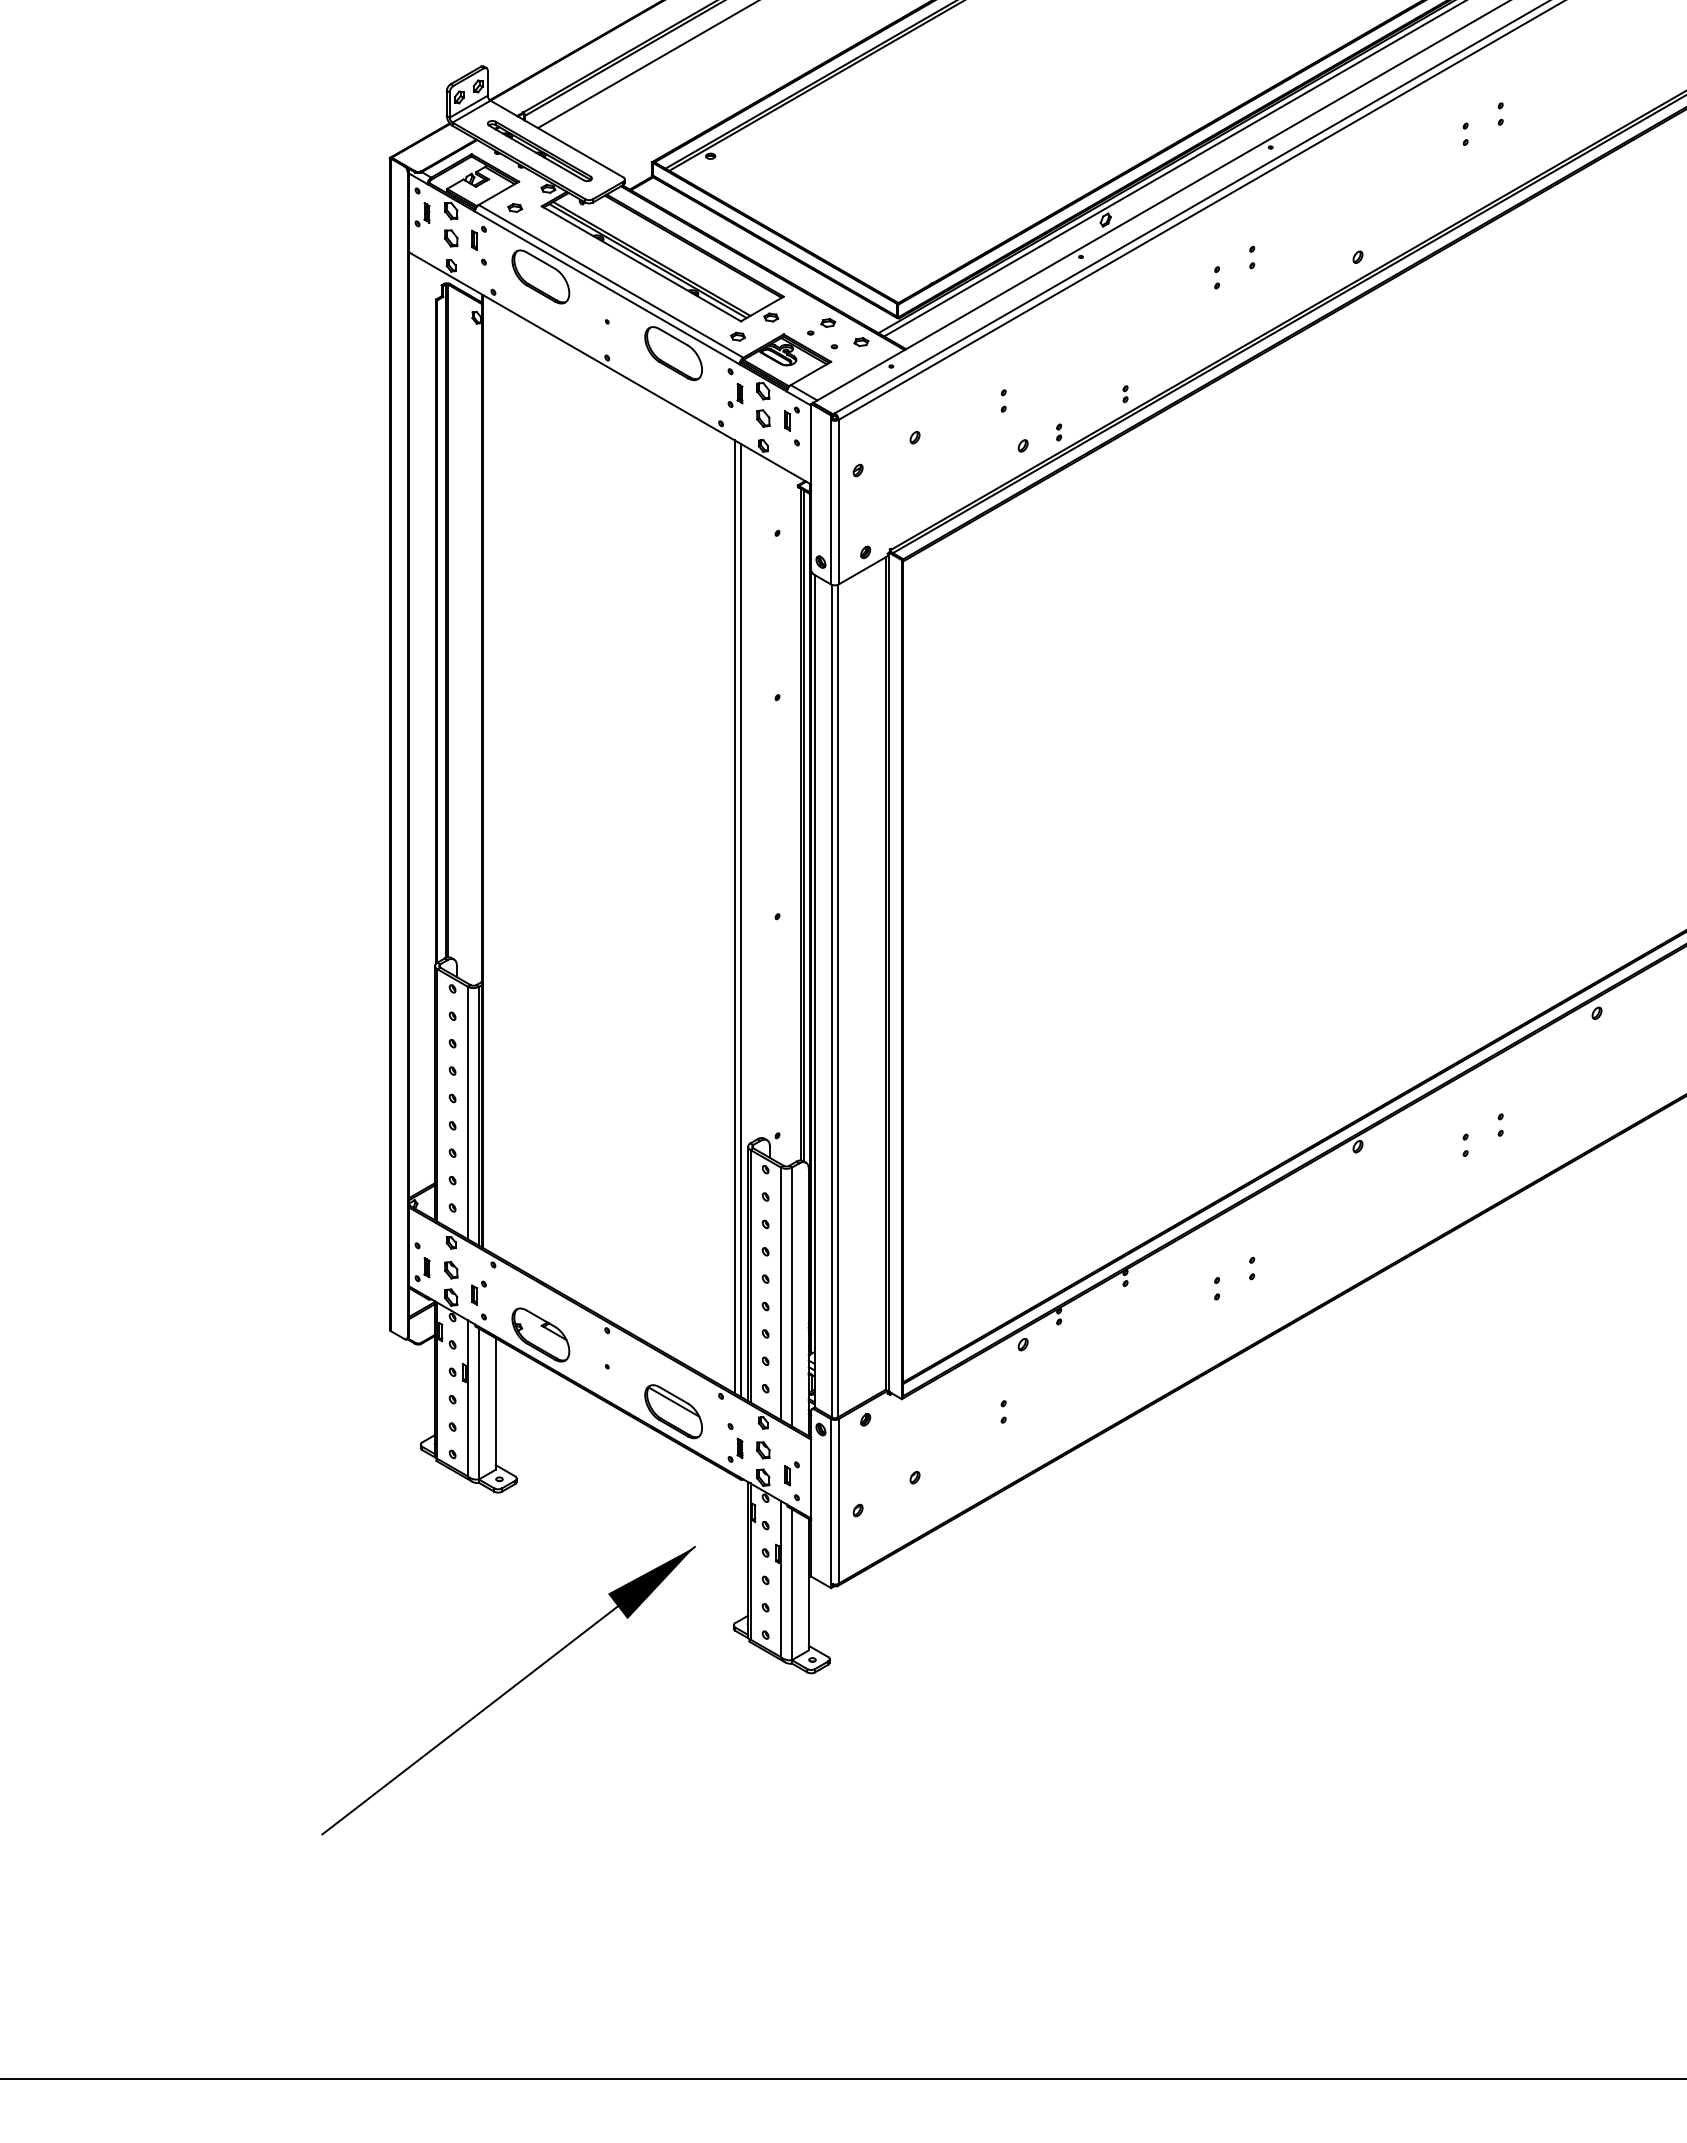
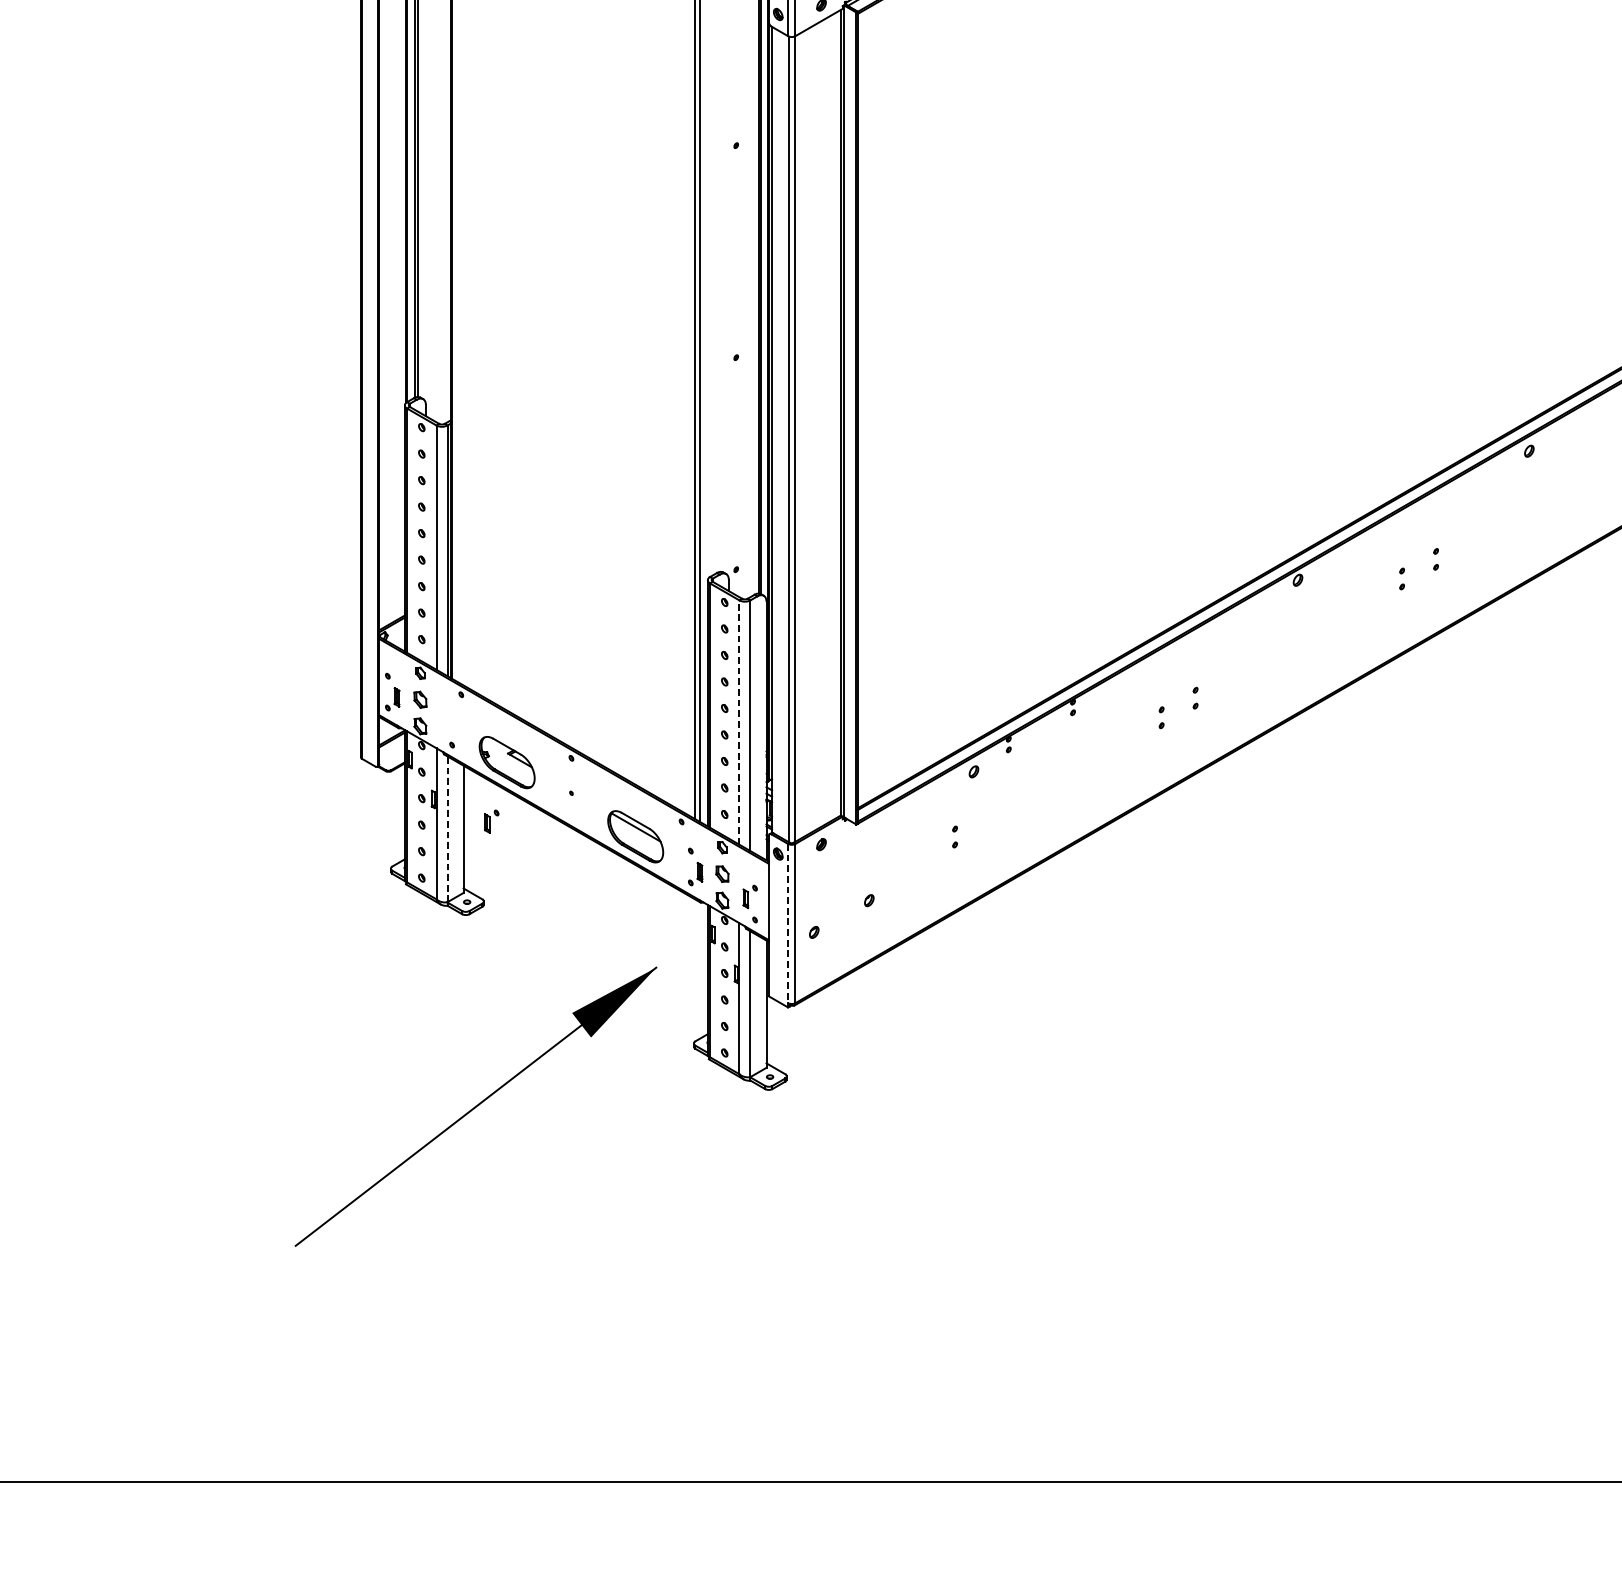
part: (478, 1292) -> (491, 821), moved
line: (780, 1293) -> (739, 722), solid -> dashed
line: (479, 1403) -> (447, 828), solid -> dashed
line: (831, 1501) -> (788, 923), solid -> dashed

